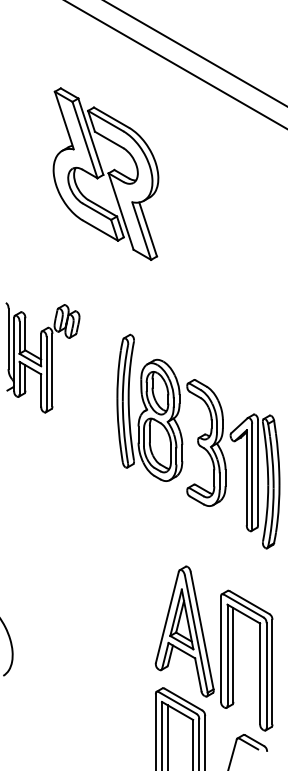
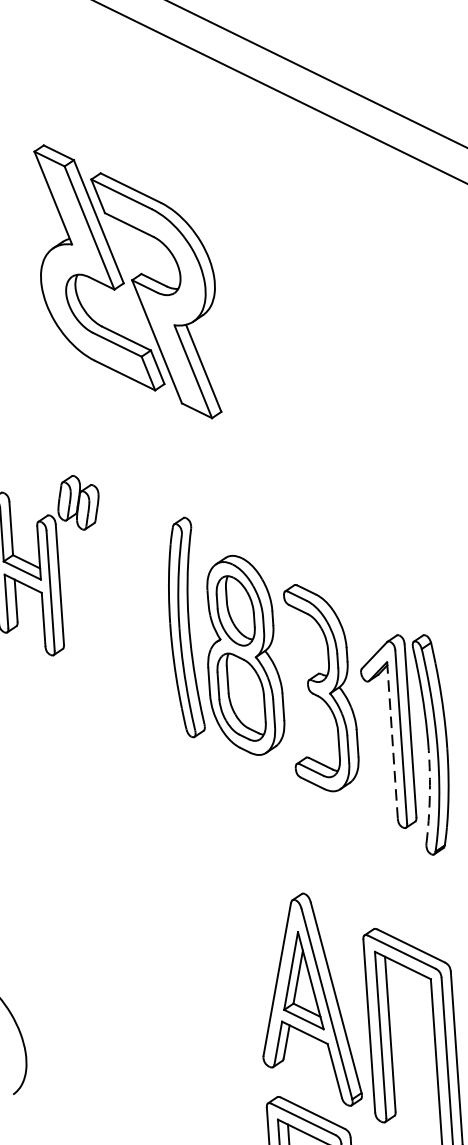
part: (105, 173) -> (127, 280), moved
line: (246, 478) -> (392, 741), solid -> dashed
arc: (266, 513) -> (429, 797), solid -> dashed

